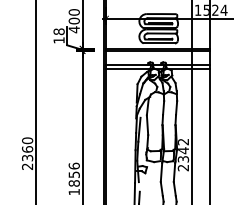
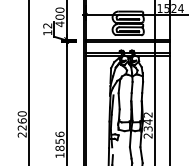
text: (58, 31) -> (47, 25), 18 -> 12
text: (27, 158) -> (22, 128), 2360 -> 2260

